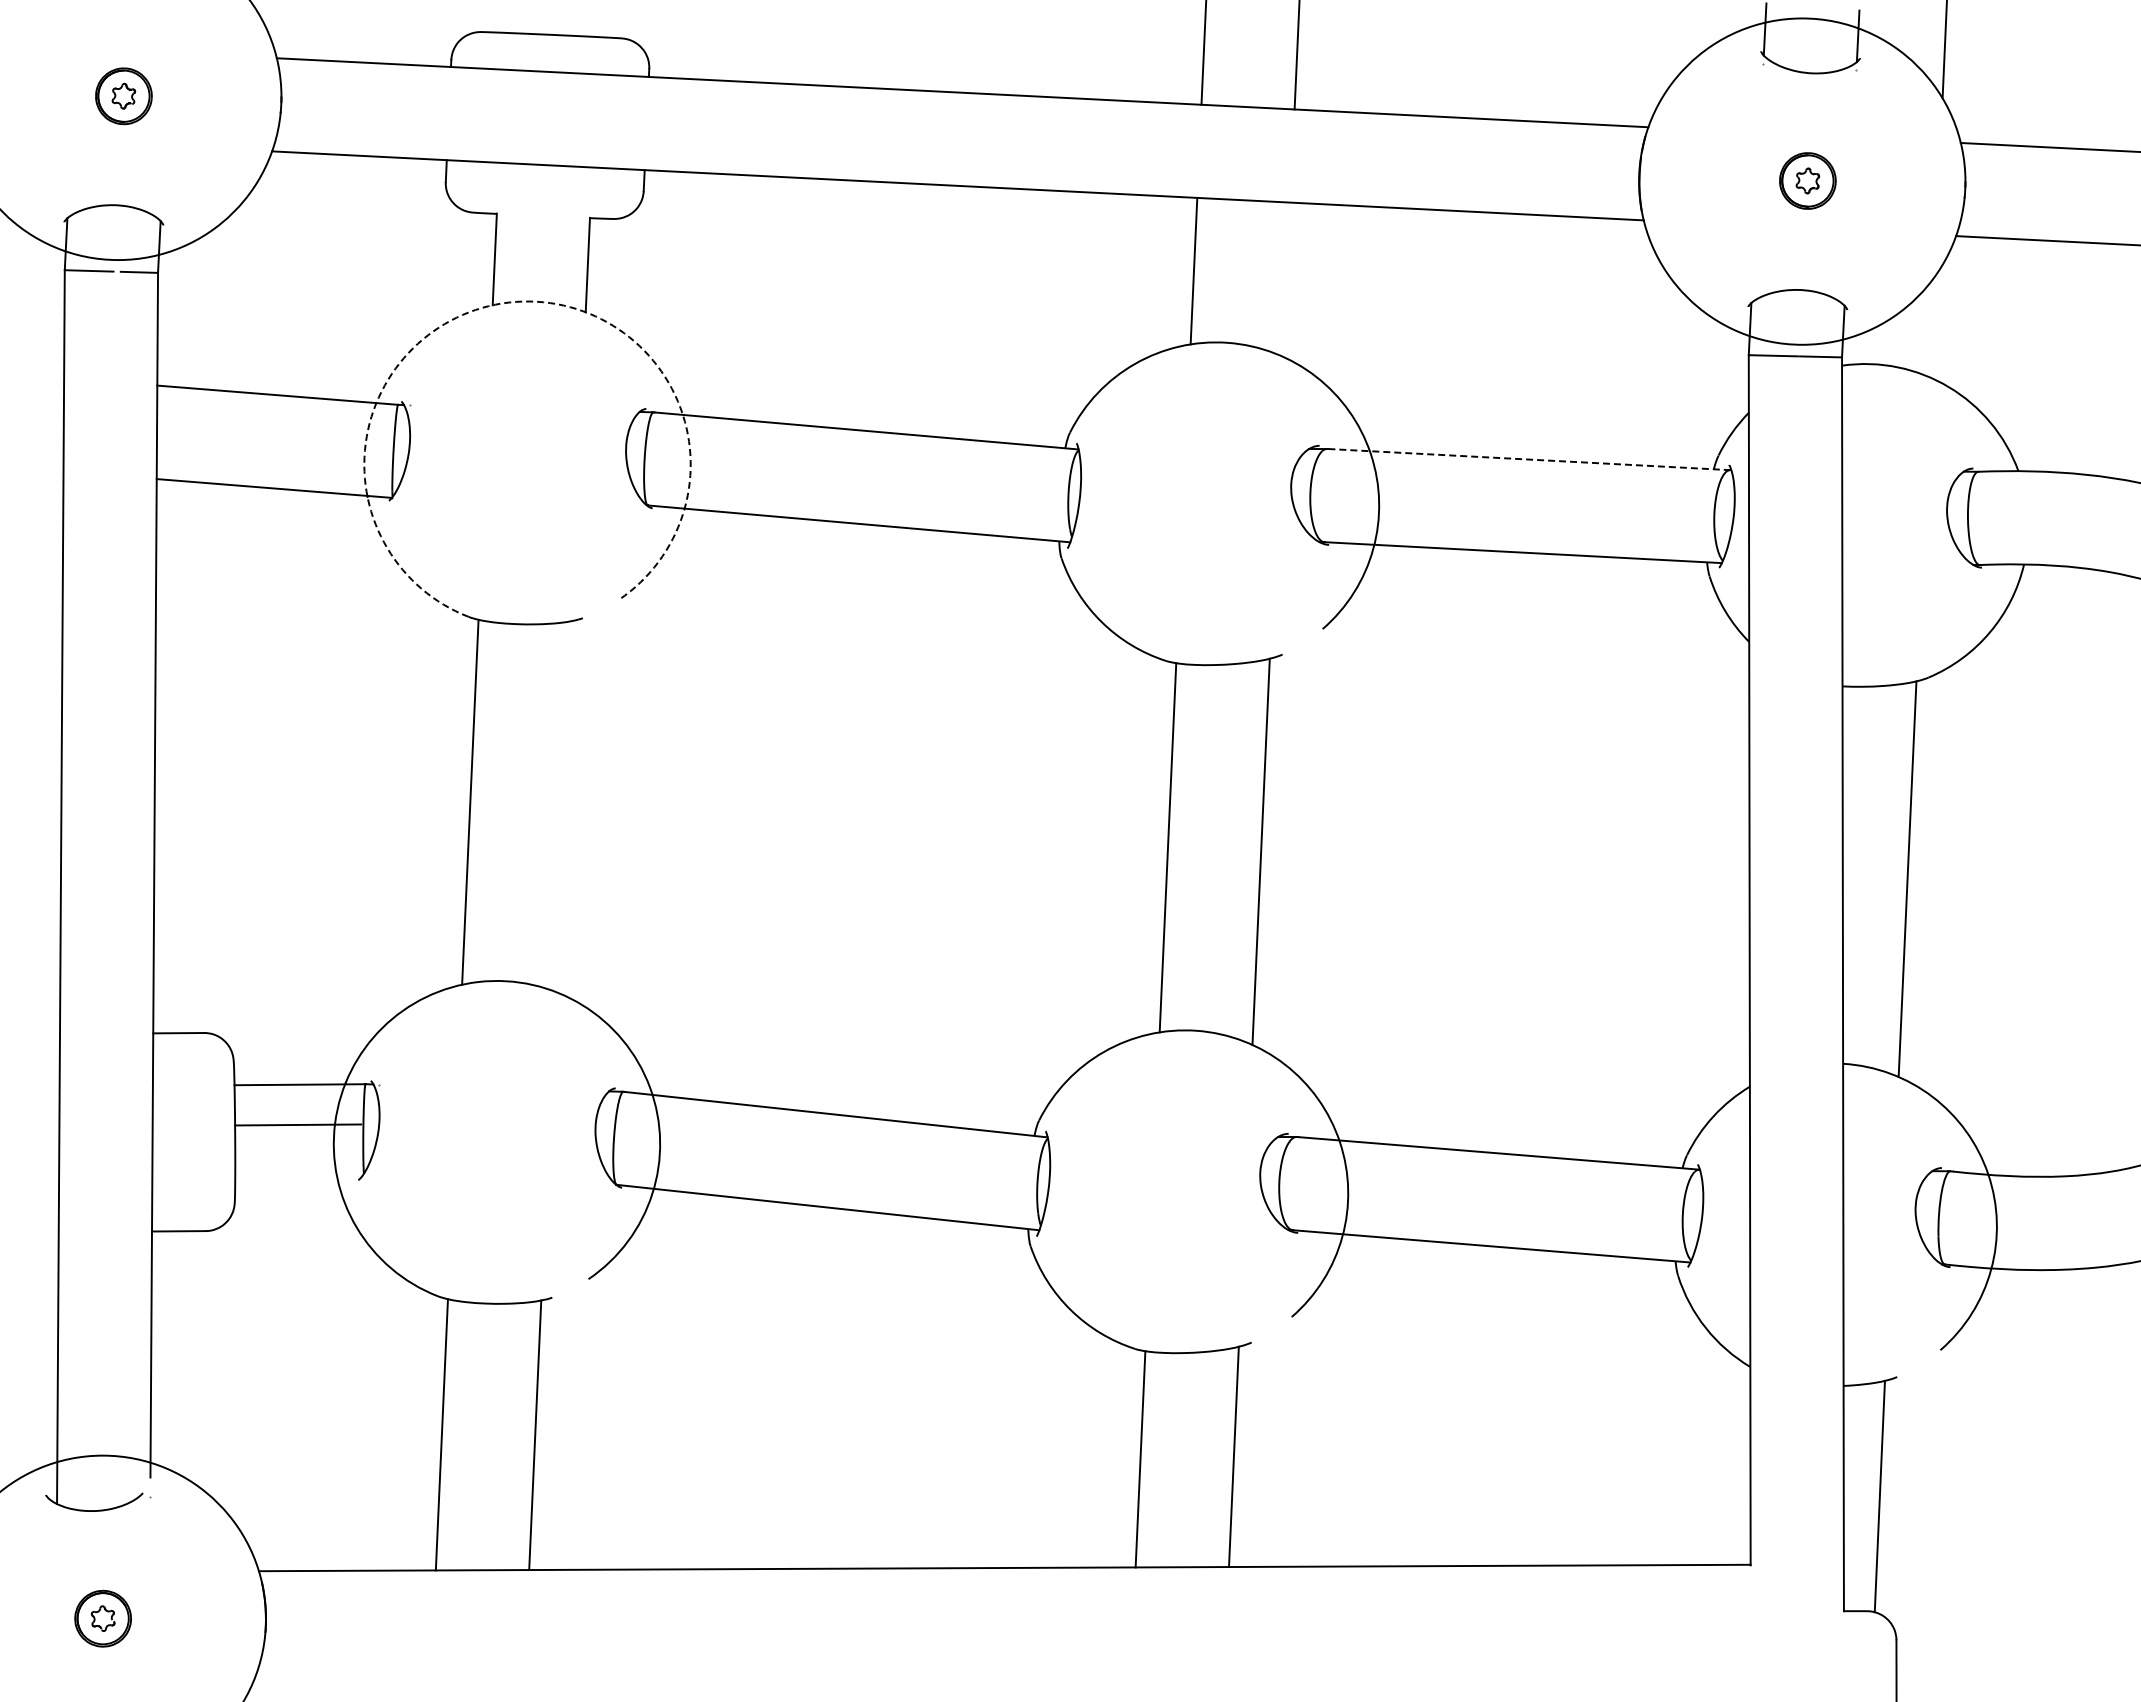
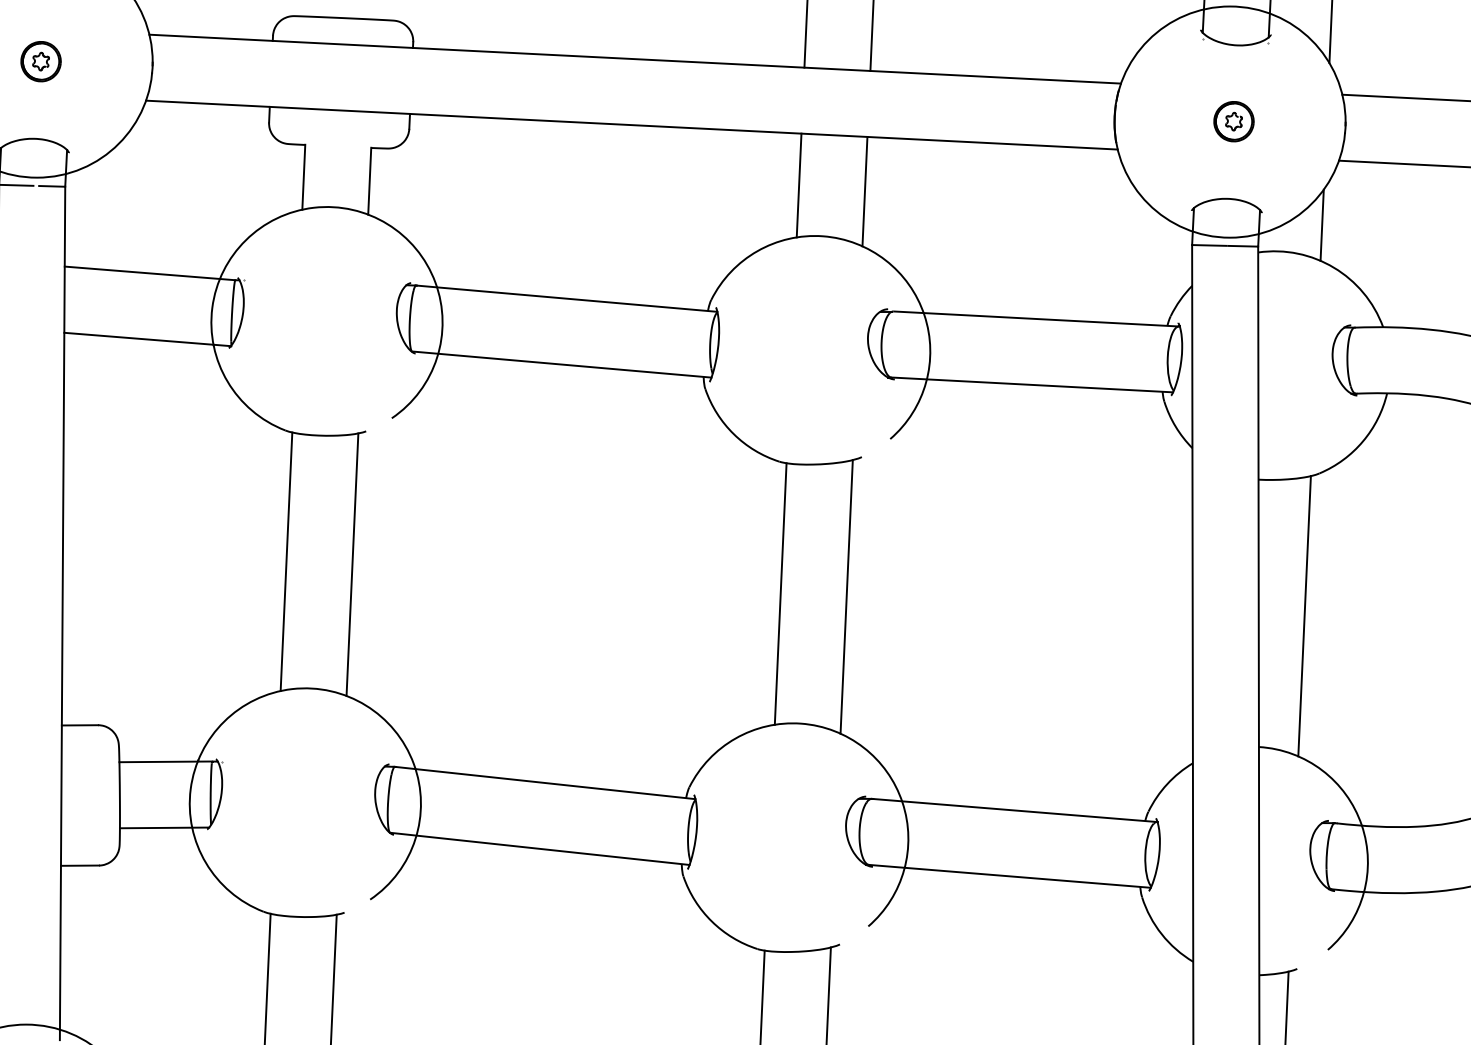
line: (1286, 279) -> (864, 191), added
arc: (509, 302) -> (314, 207), dashed -> solid
line: (1932, 327) -> (1322, 225), added
line: (1529, 459) -> (1036, 318), dashed -> solid
line: (563, 806) -> (352, 564), added
line: (298, 1124) -> (164, 827), moved

